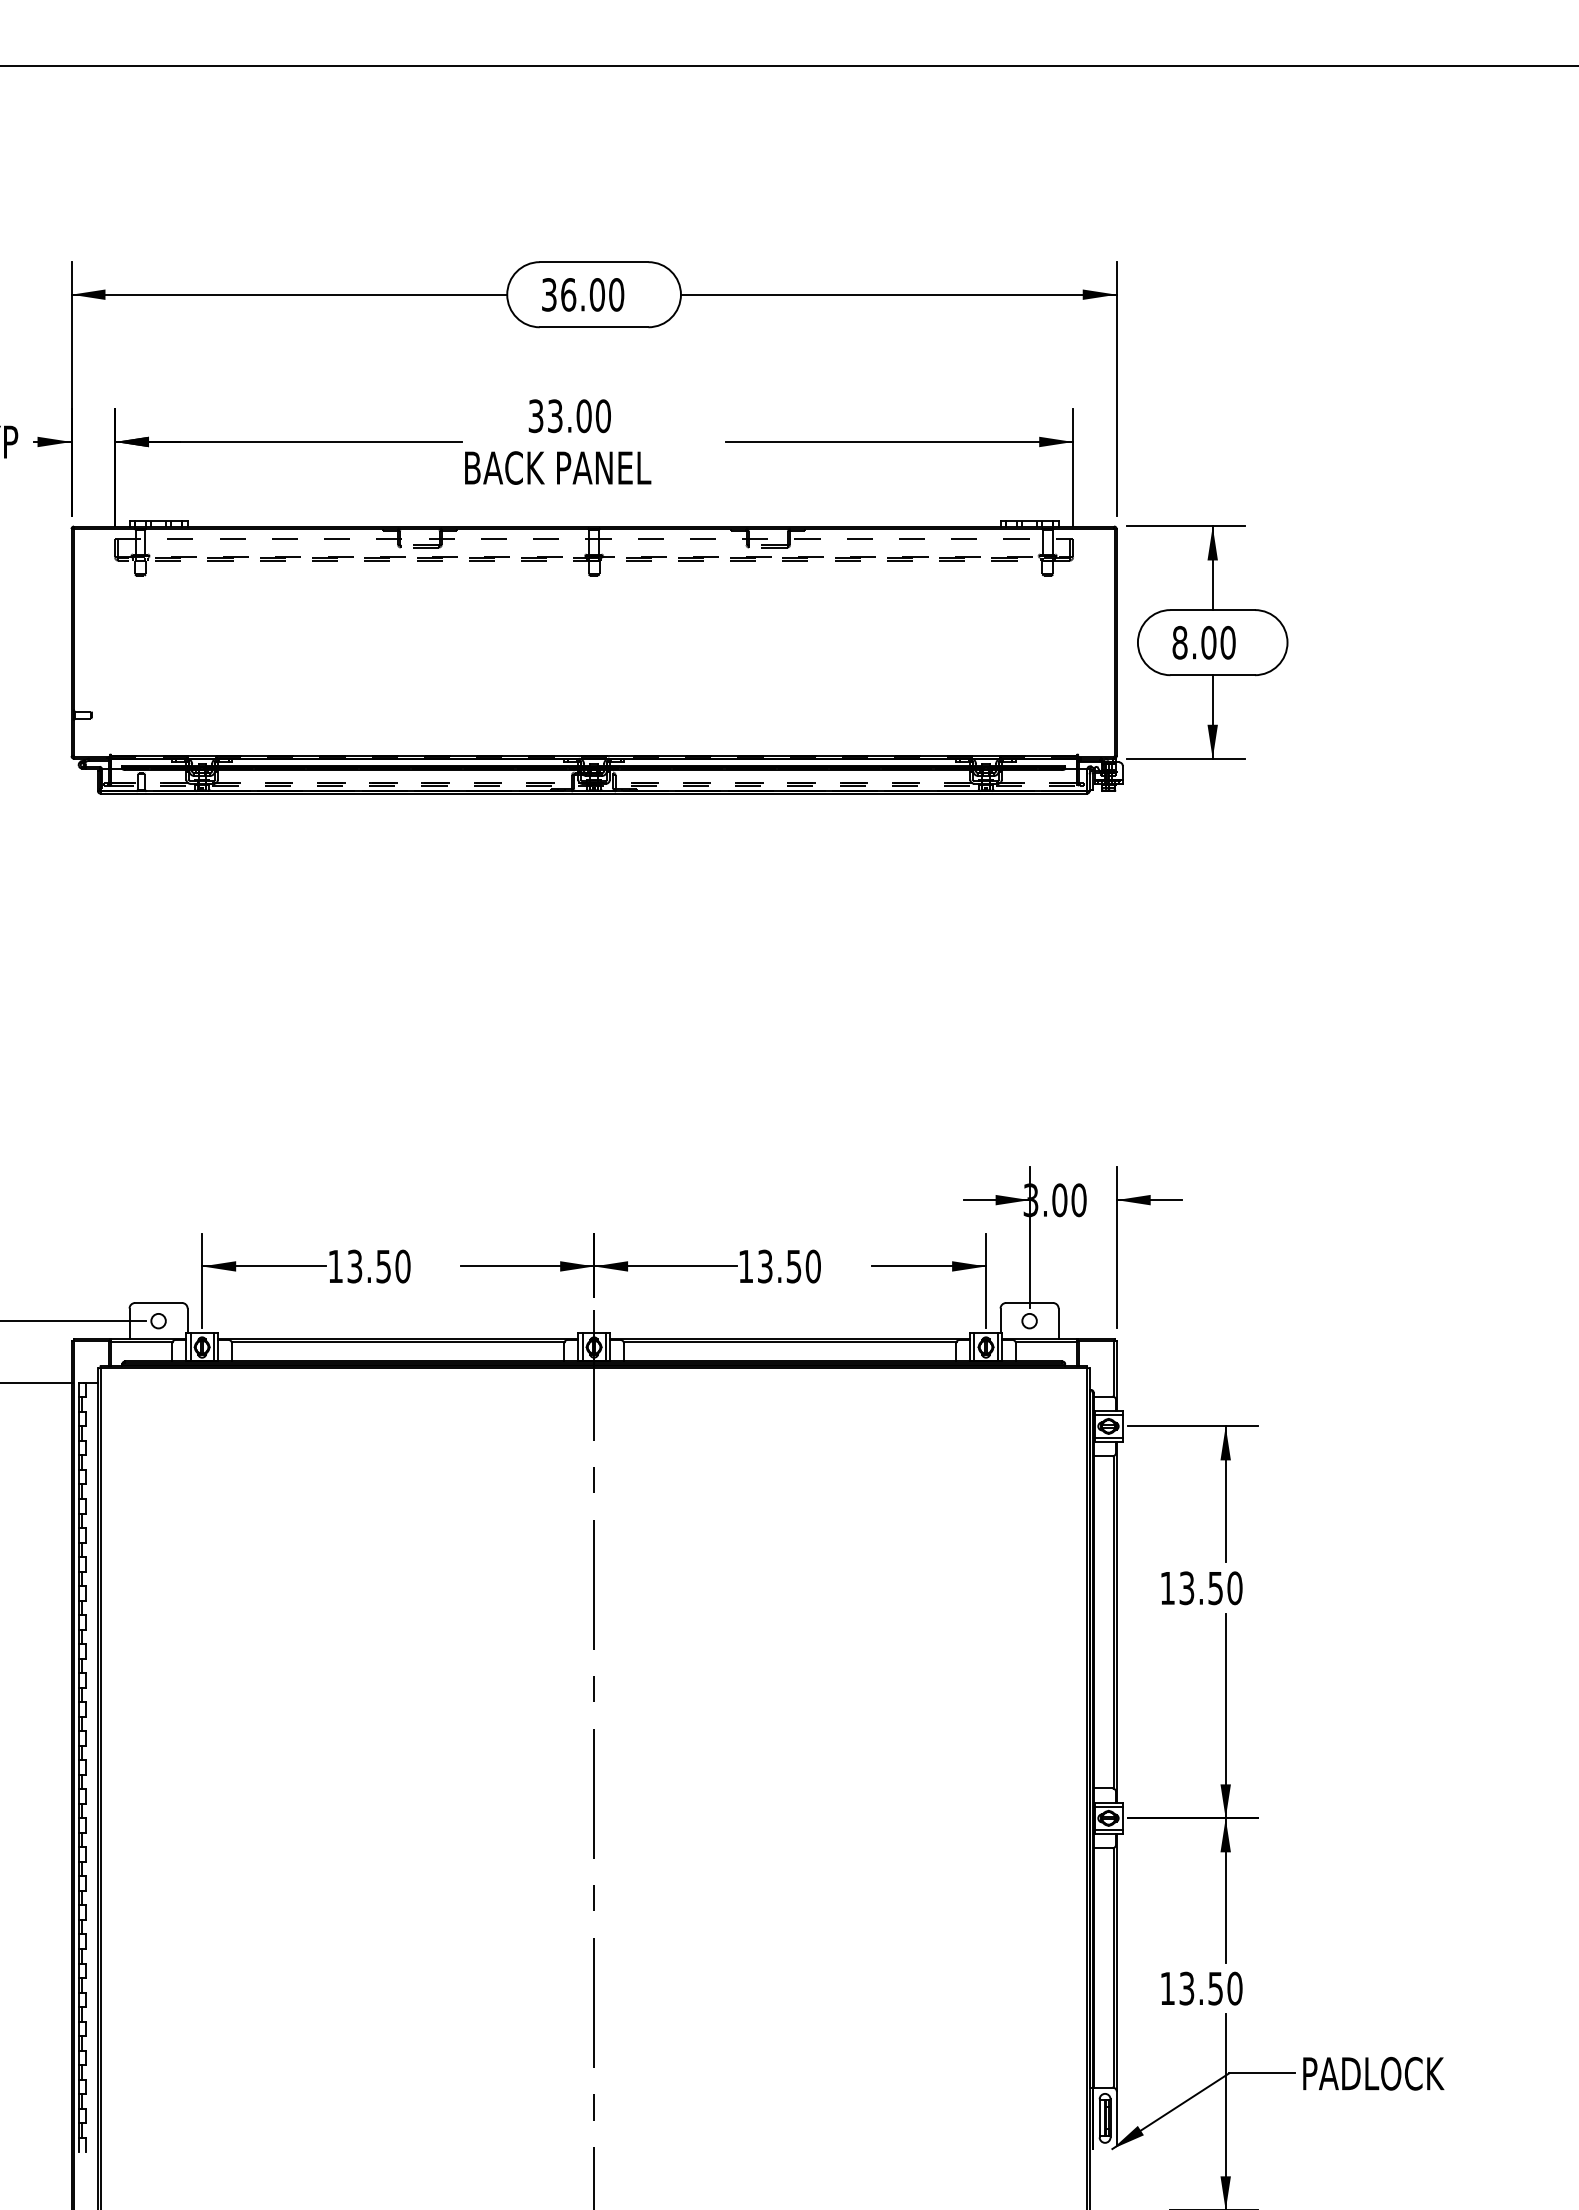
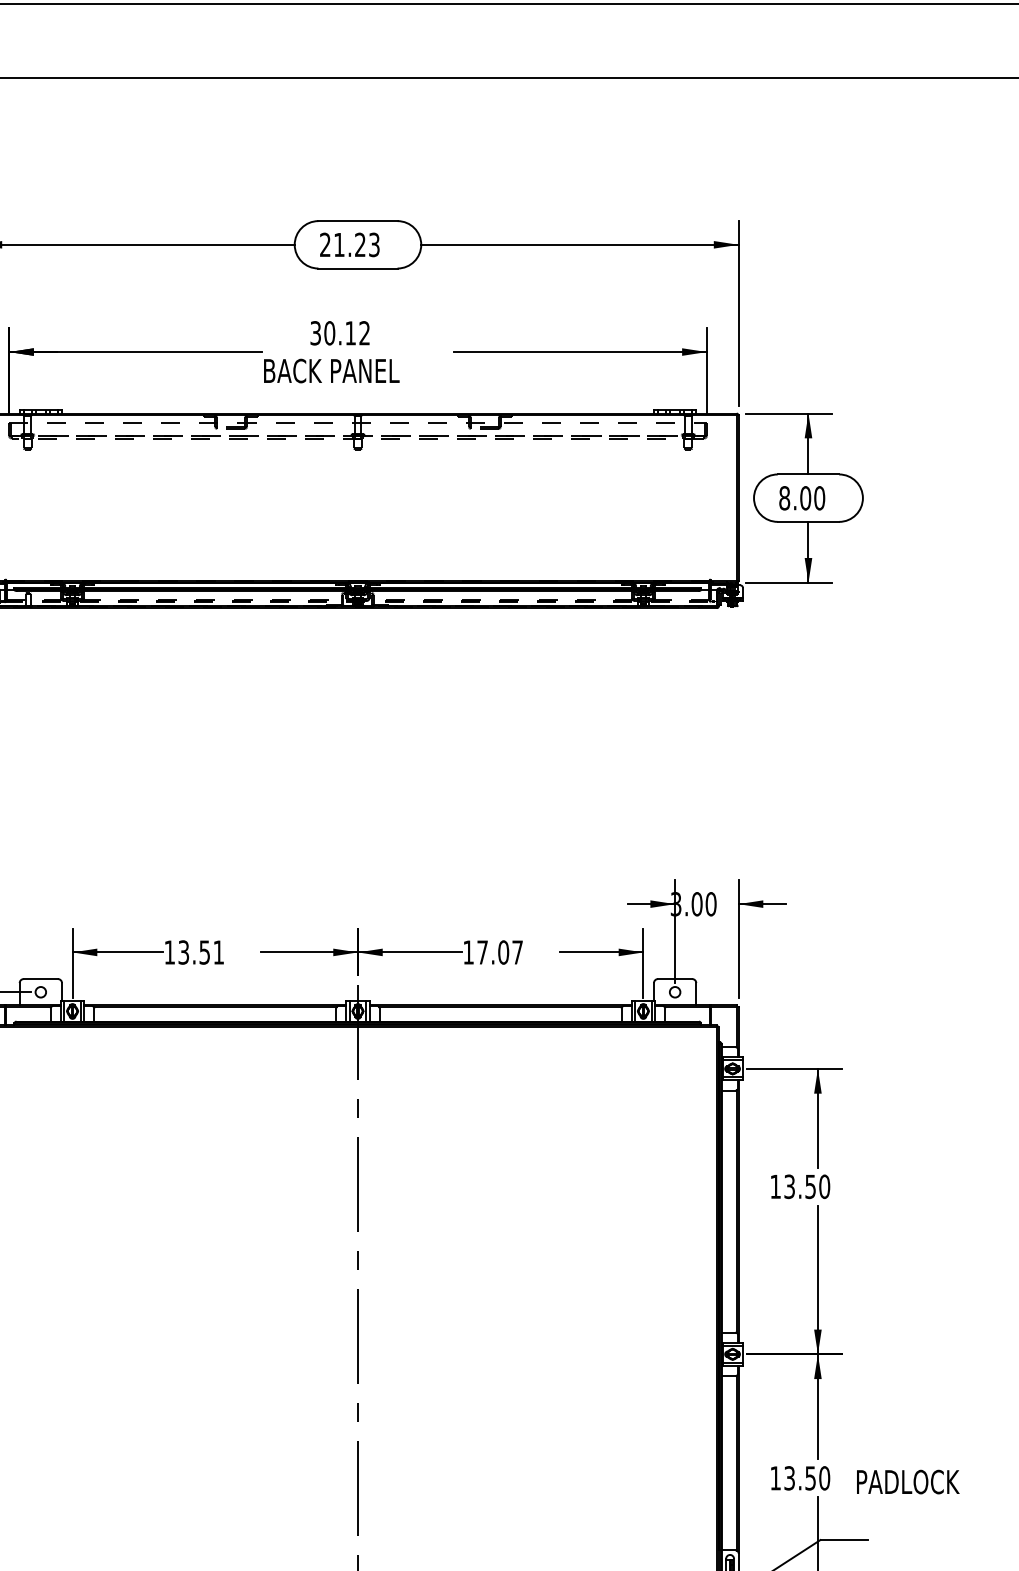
text: (583, 294) -> (350, 244), 36.00 -> 21.23
text: (578, 416) -> (346, 333), 33.00 -> 30.12
text: (402, 1266) -> (218, 952), 13.50 -> 13.51
text: (789, 1266) -> (500, 952), 13.50 -> 17.07
text: (1373, 2073) -> (908, 1481), moved

